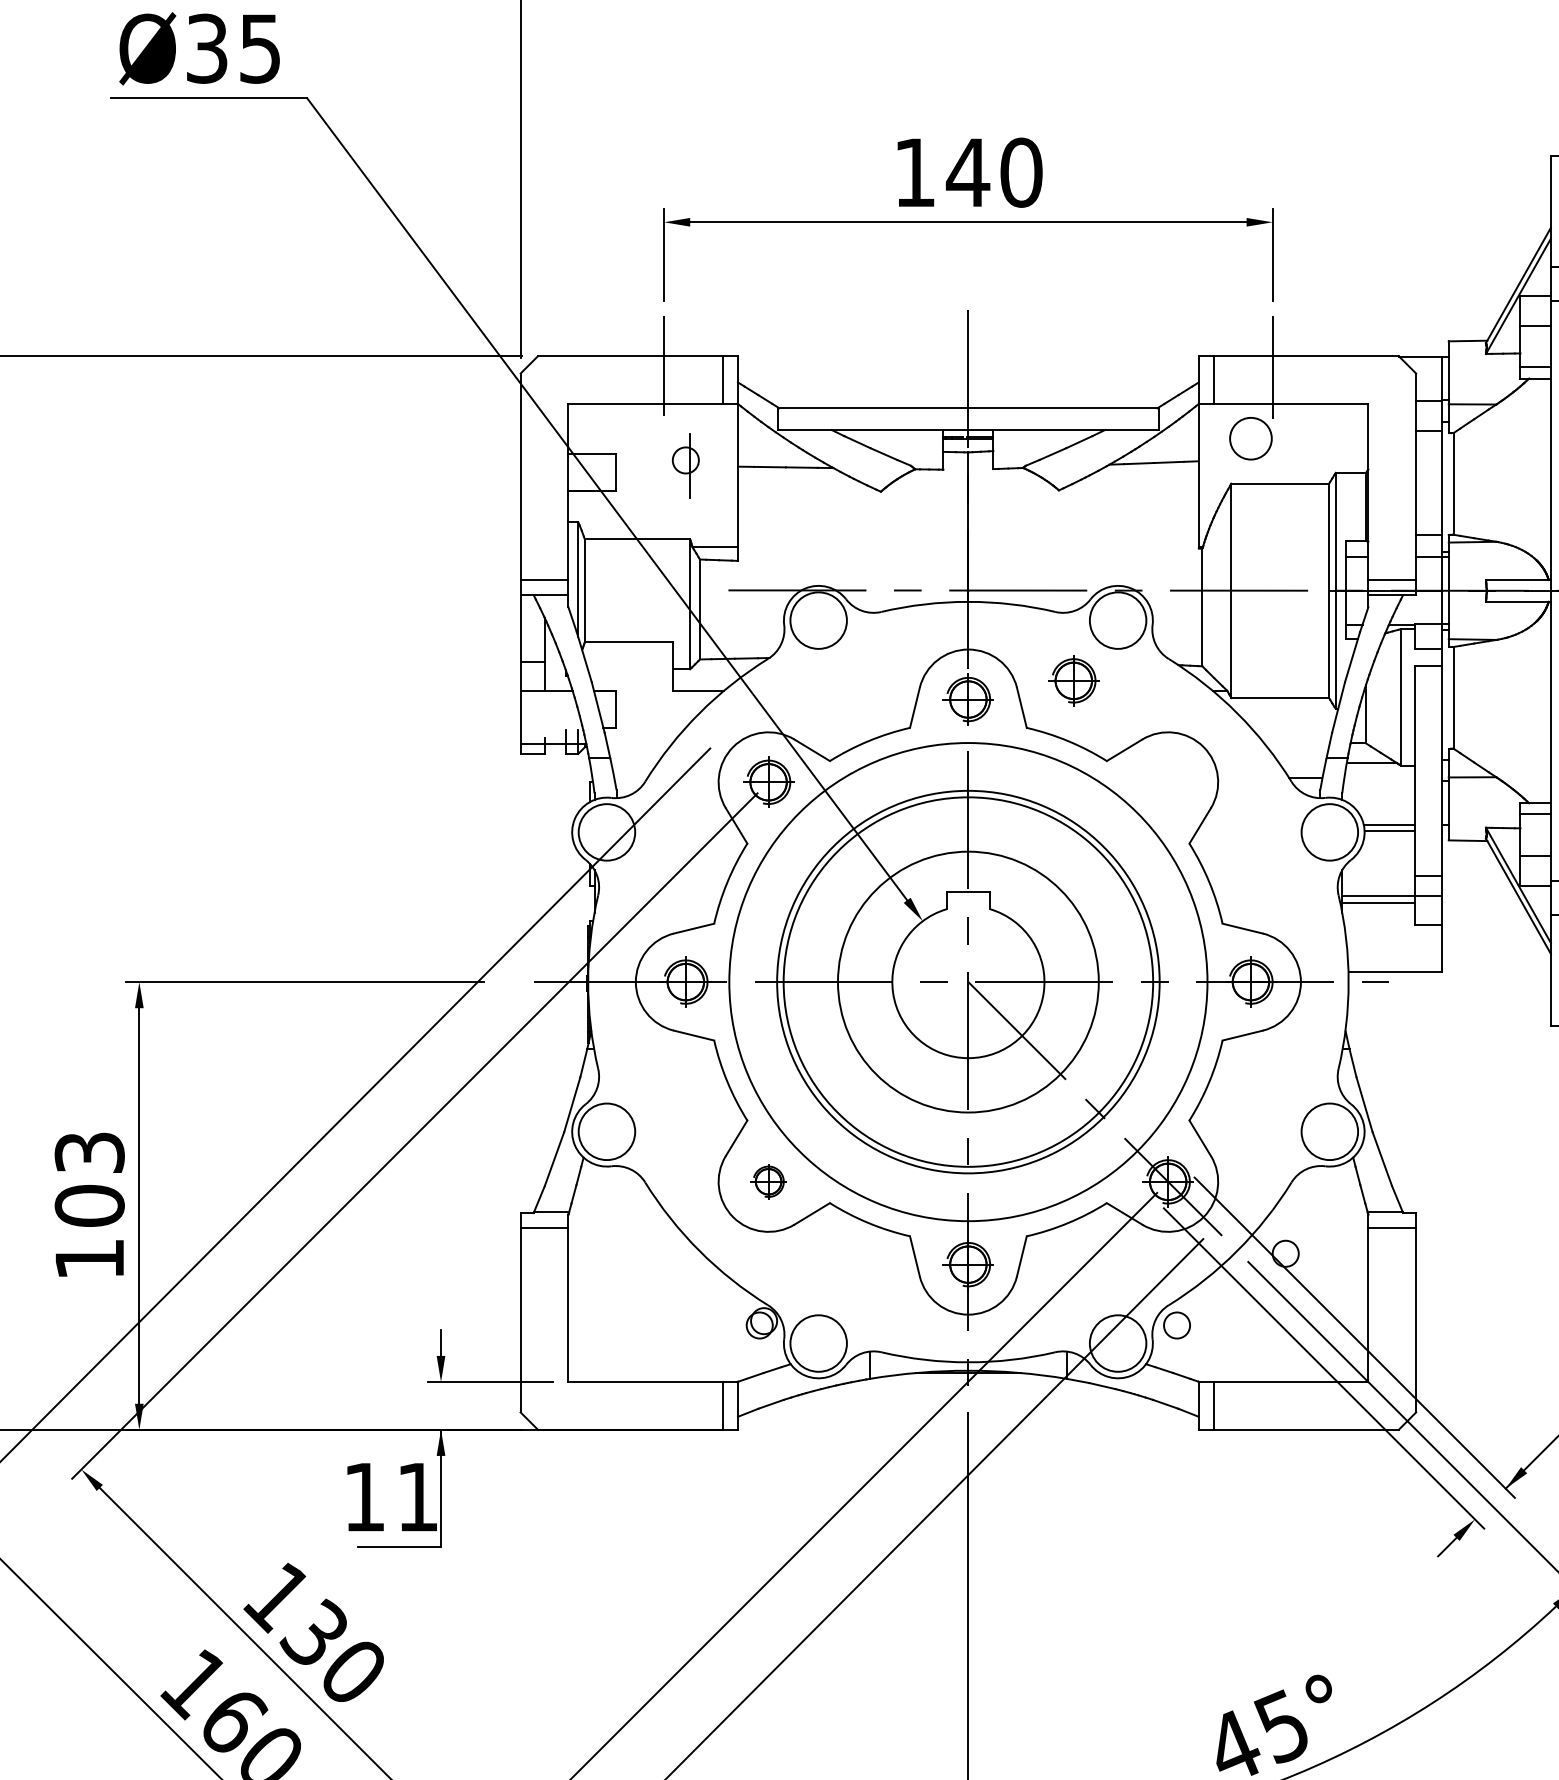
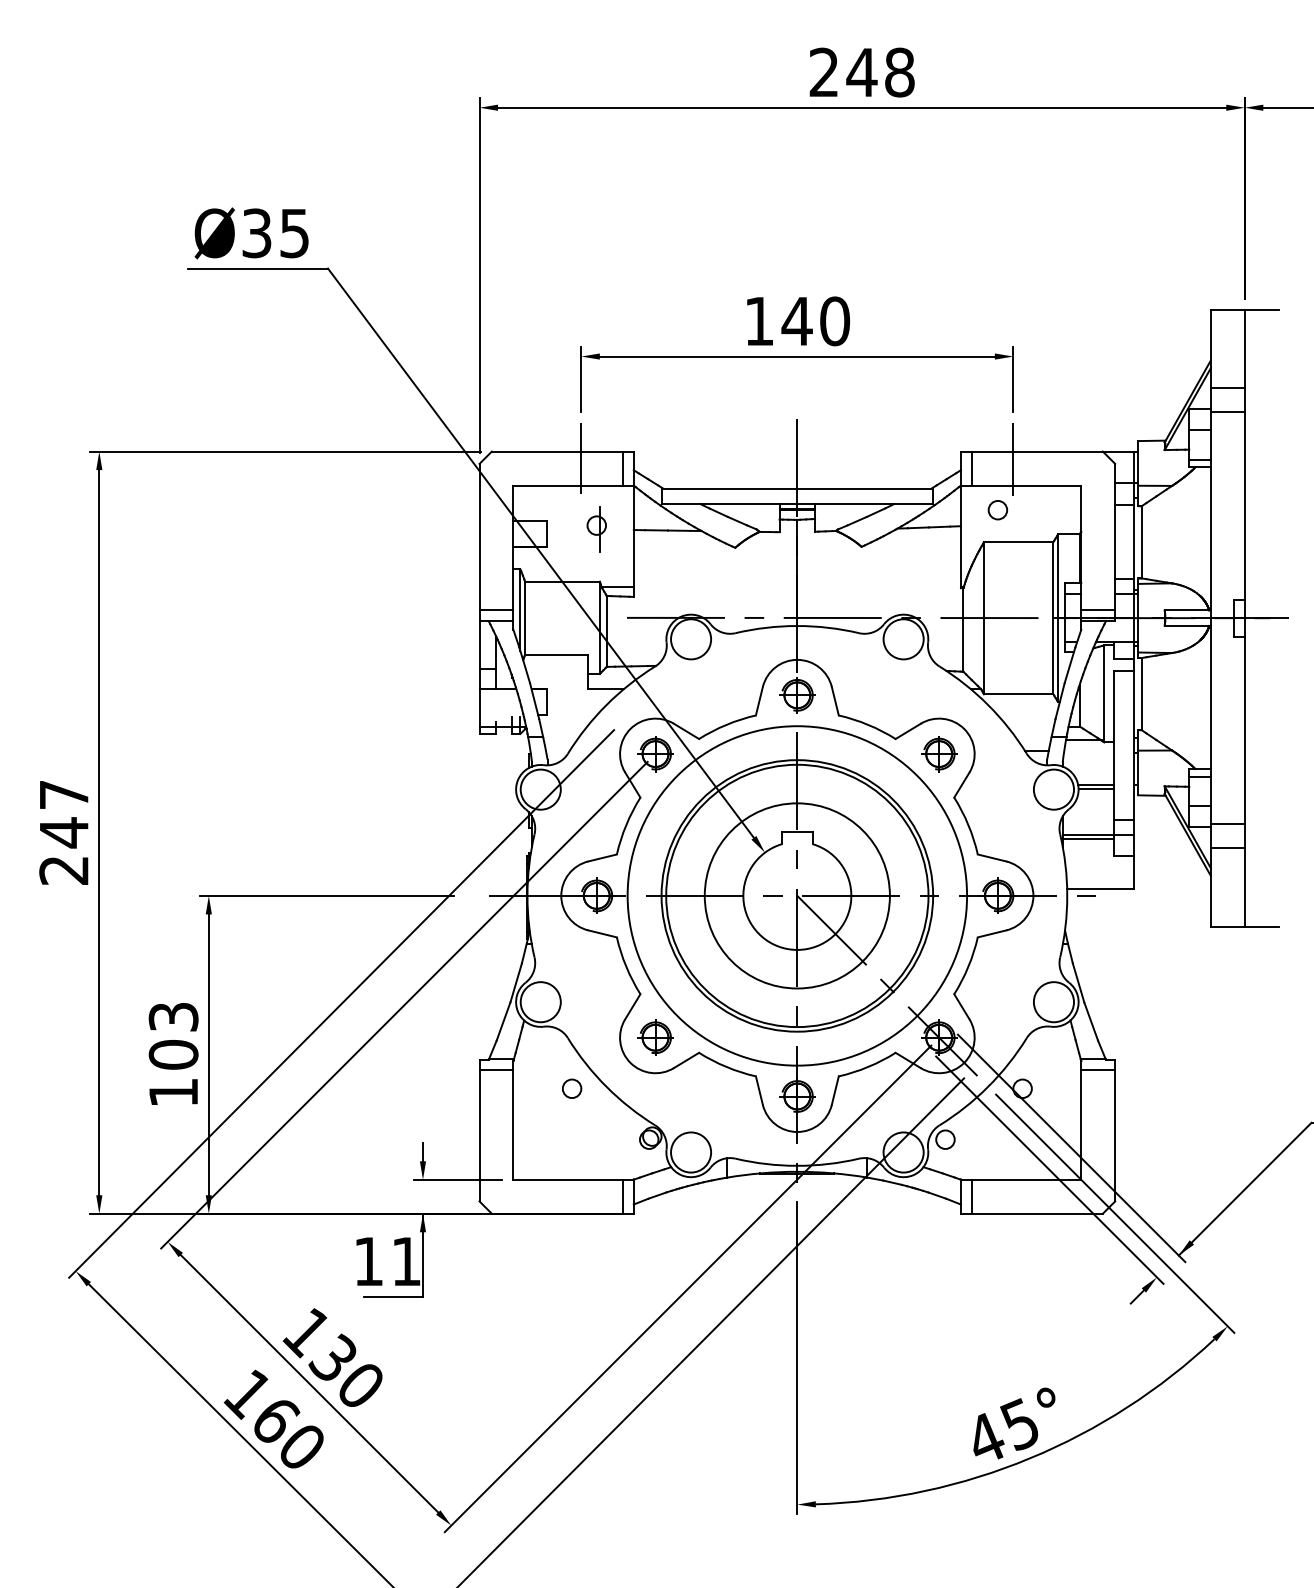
circle: (1250, 437) -> (997, 509), size x0.62
part: (1074, 681) -> (939, 754), moved
part: (768, 1181) -> (655, 1037), size x1.43
circle: (651, 1253) -> (572, 1088), added

